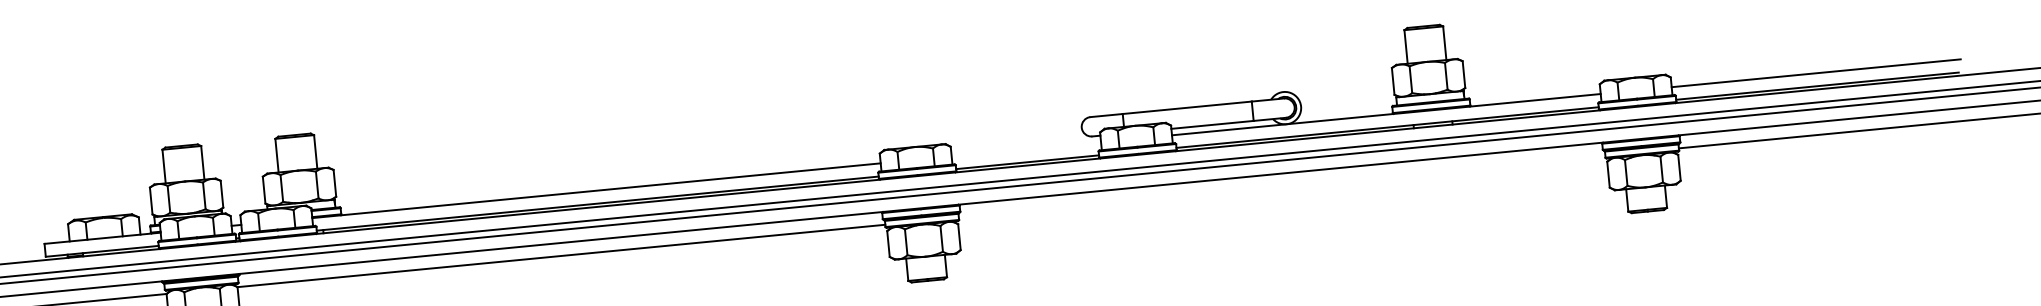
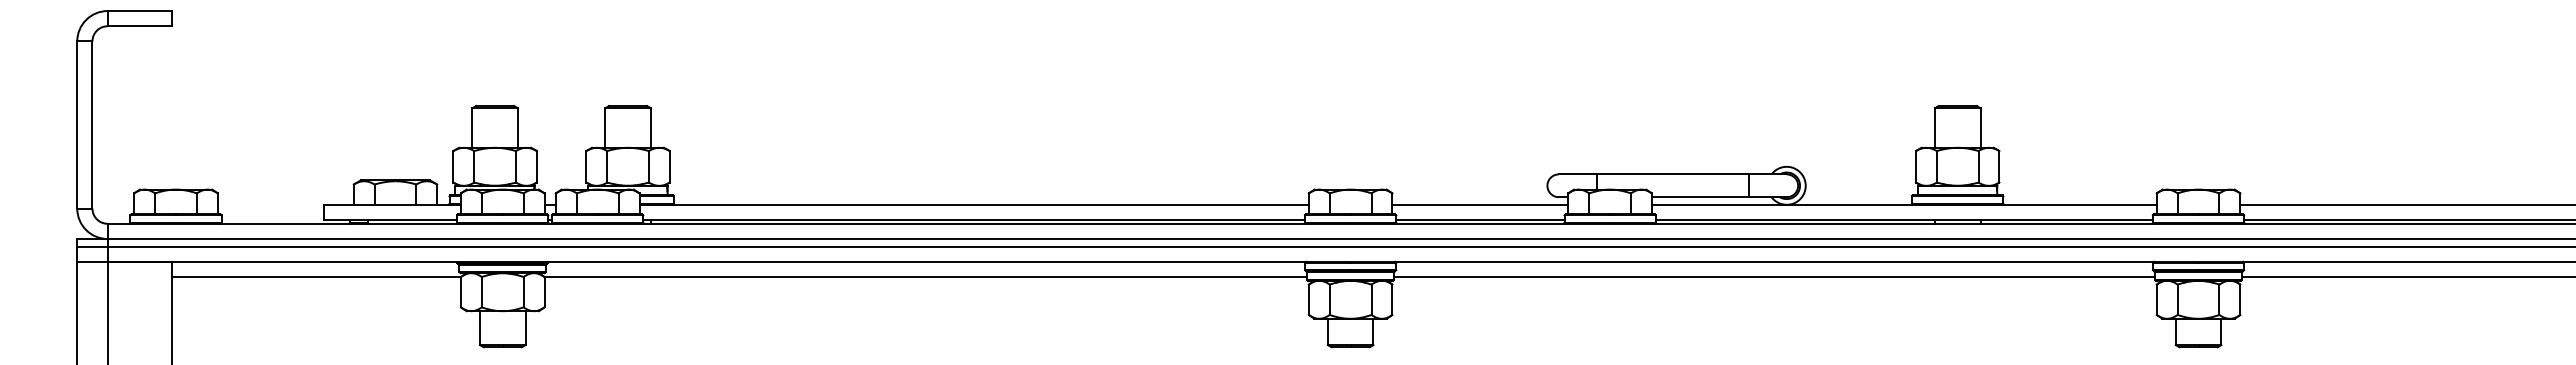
line: (1026, 149) -> (1480, 204), added
line: (1281, 186) -> (1774, 276), added

